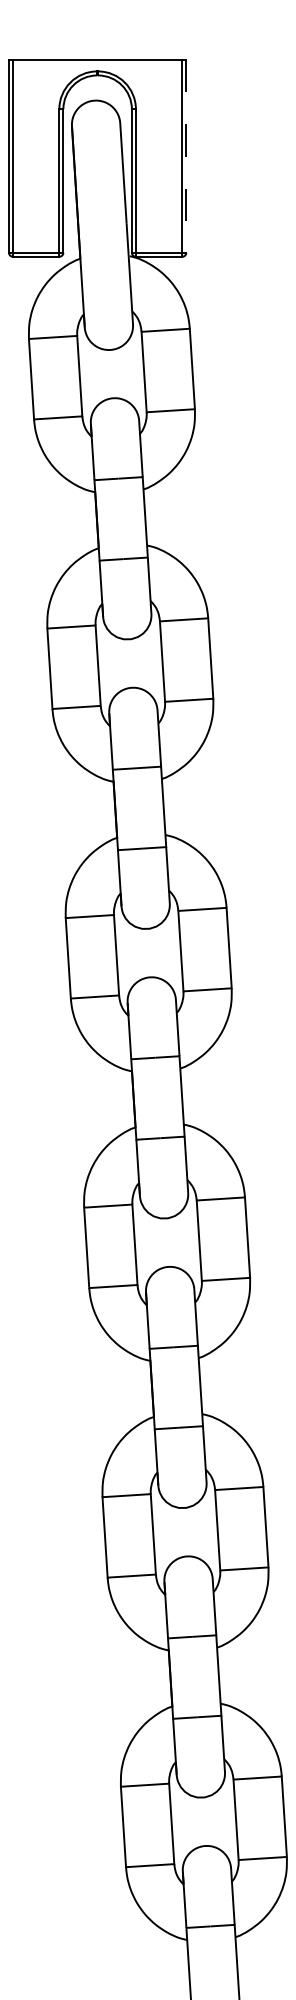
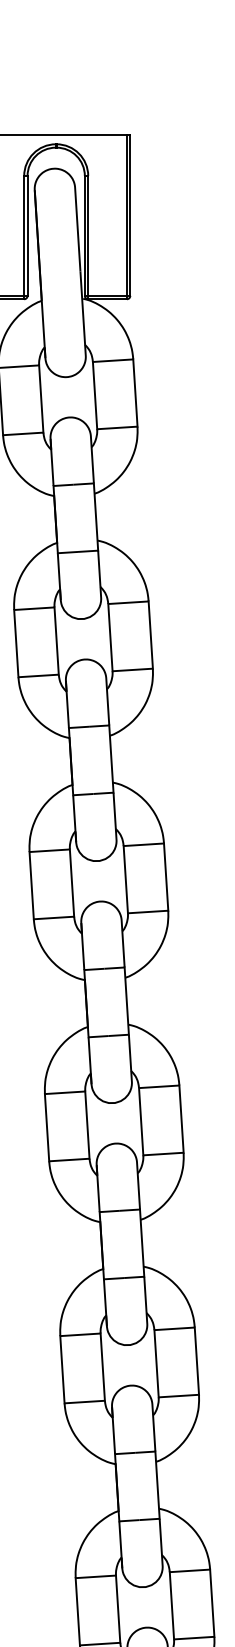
line: (186, 156) -> (130, 215), dashed -> solid

